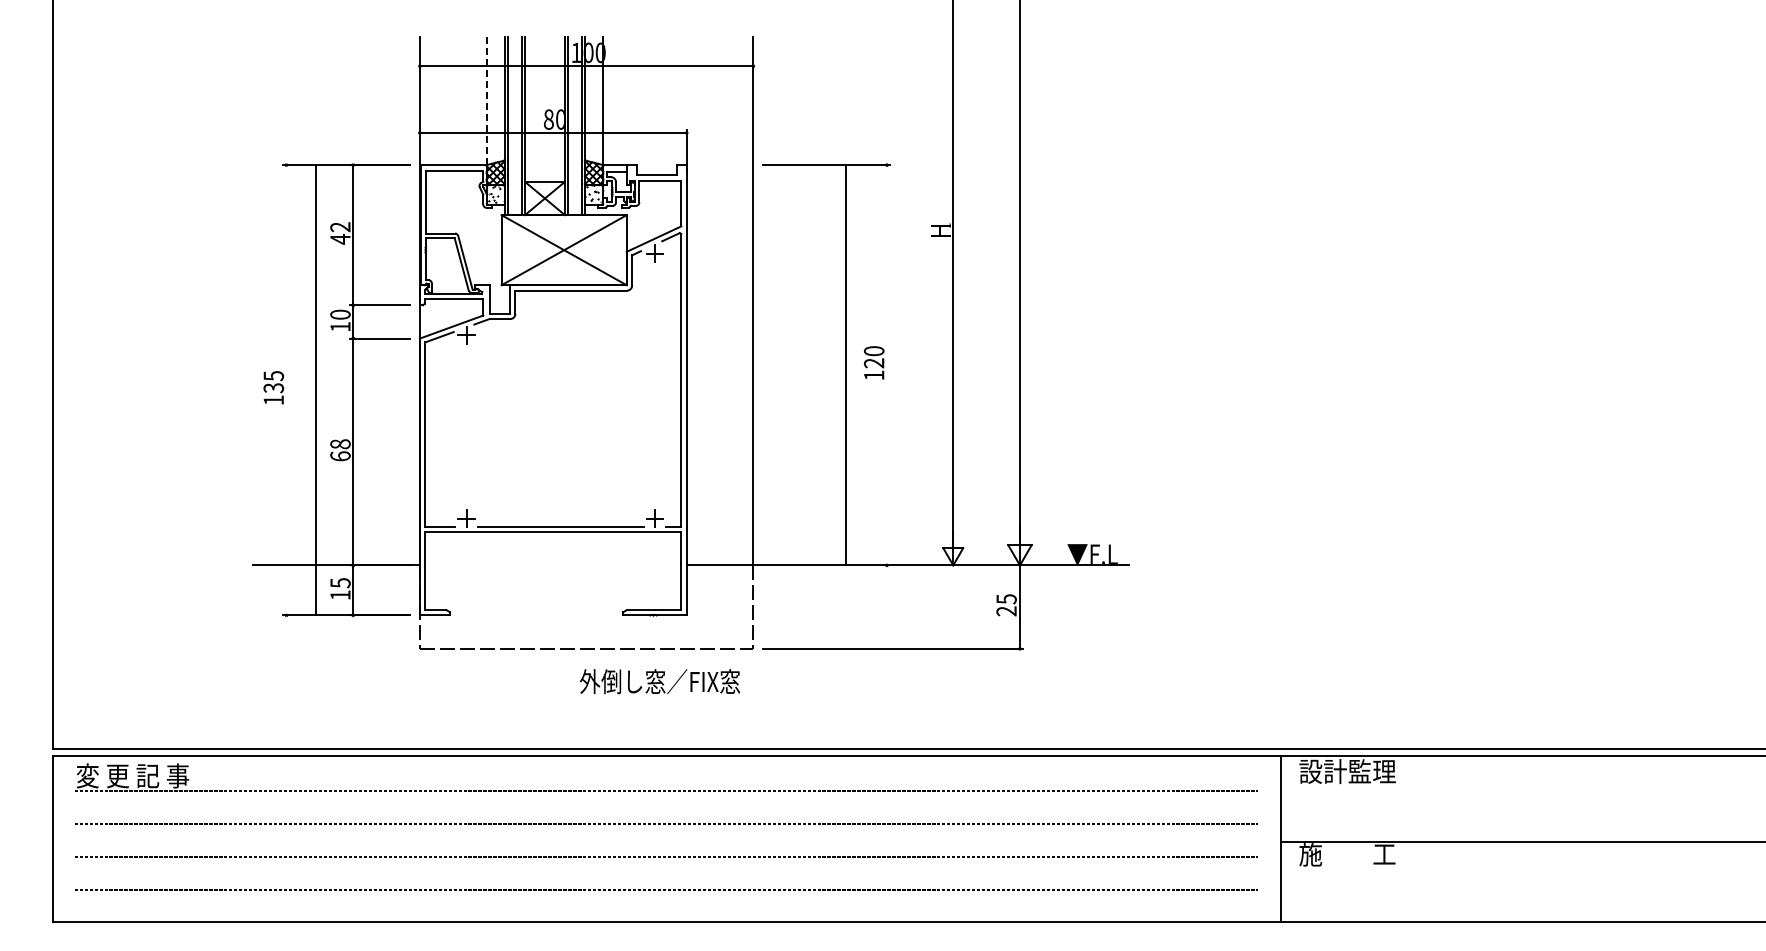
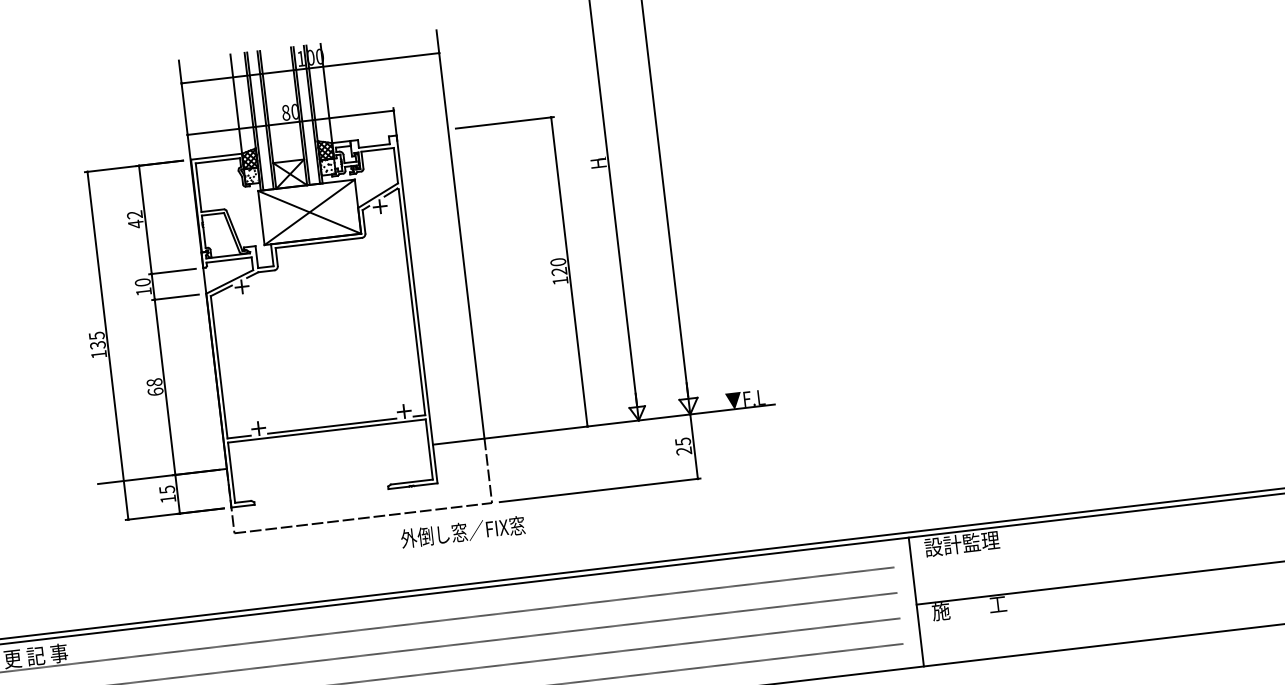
line: (486, 100) -> (236, 103), dashed -> solid
line: (845, 365) -> (569, 272), moved
line: (316, 390) -> (107, 345), moved
text: (659, 681) -> (462, 532), moved

